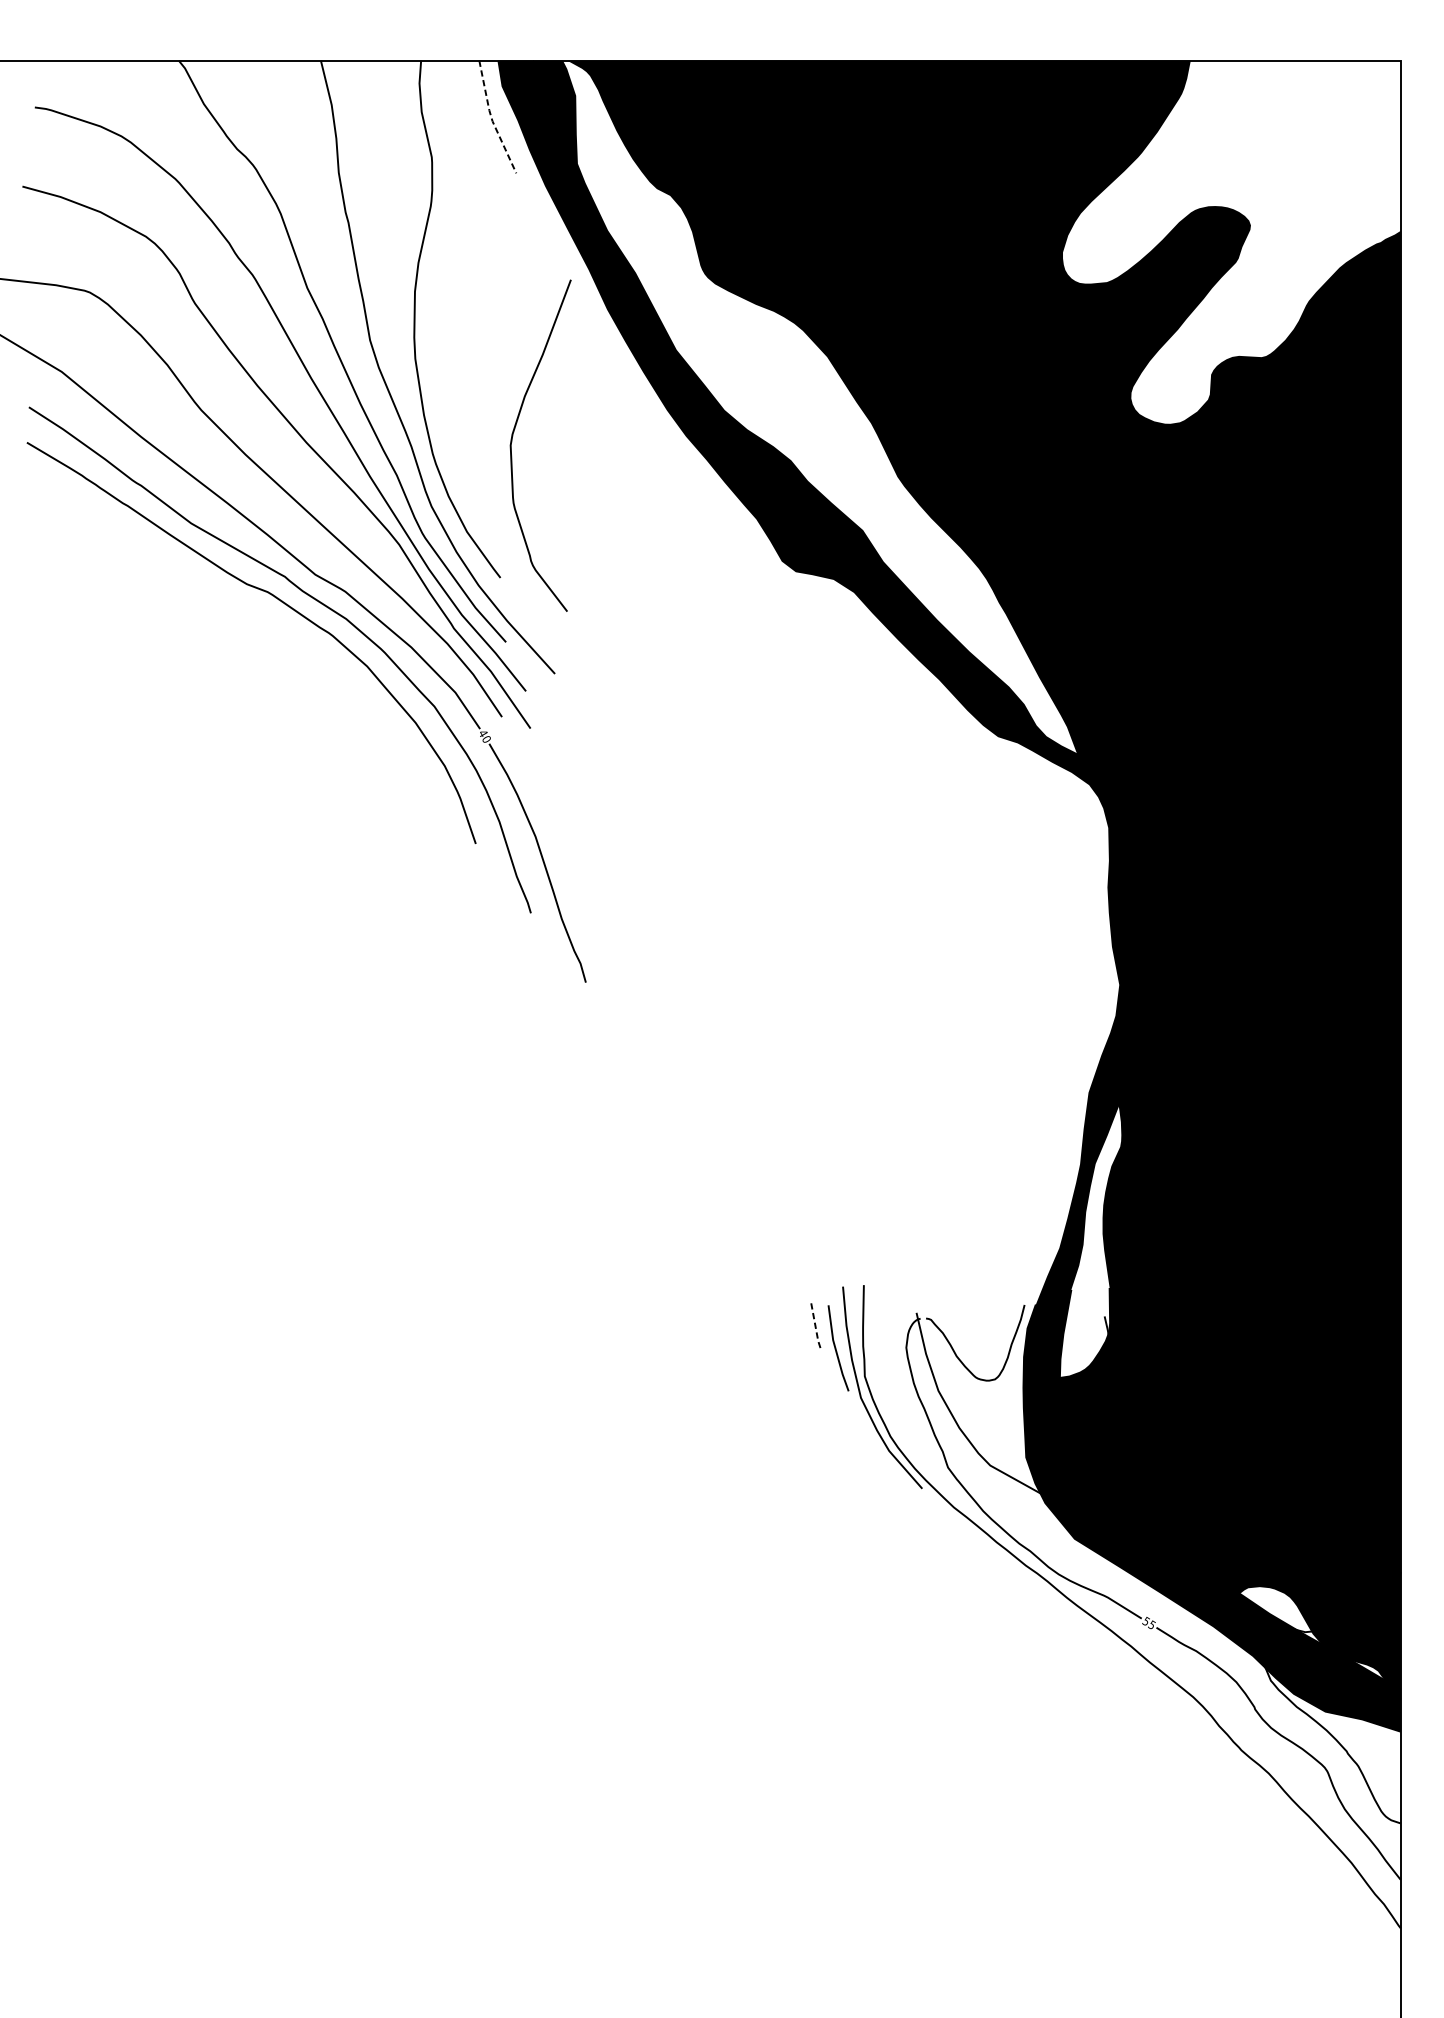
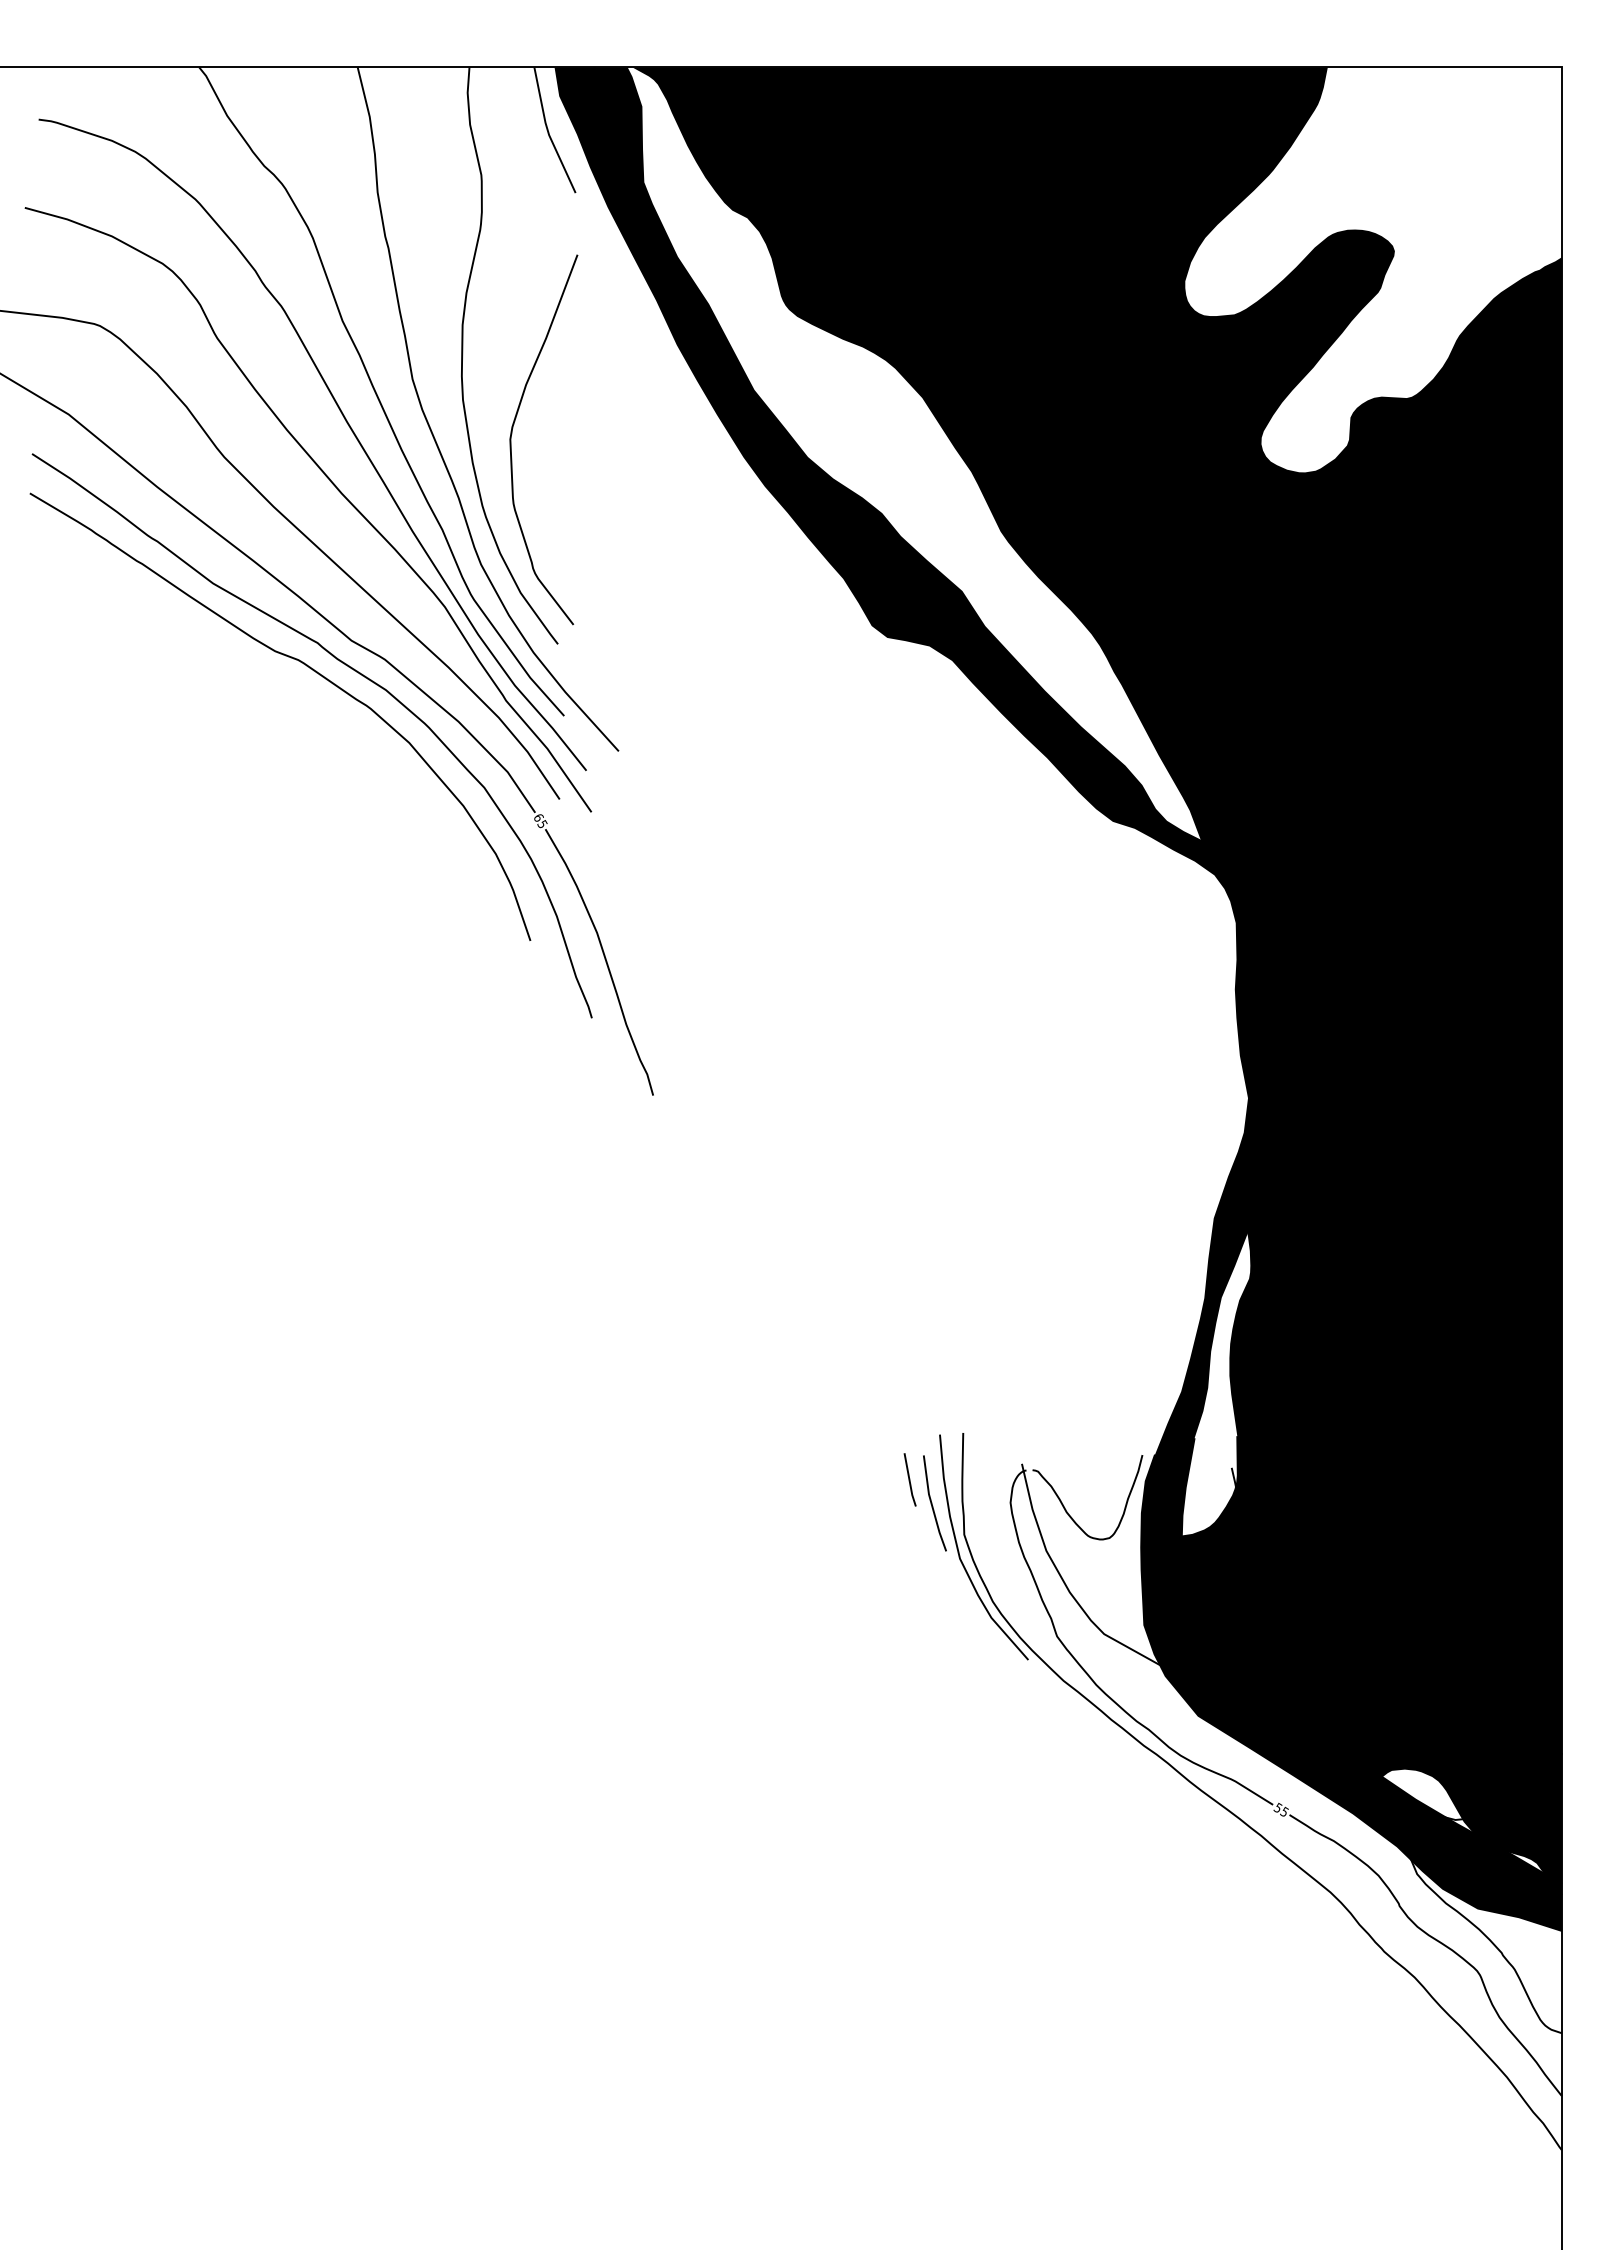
line: (491, 119) -> (548, 132), dashed -> solid
curve: (512, 440) -> (512, 434), moved
text: (484, 735) -> (540, 820), 40 -> 65
line: (815, 1327) -> (909, 1480), dashed -> solid

